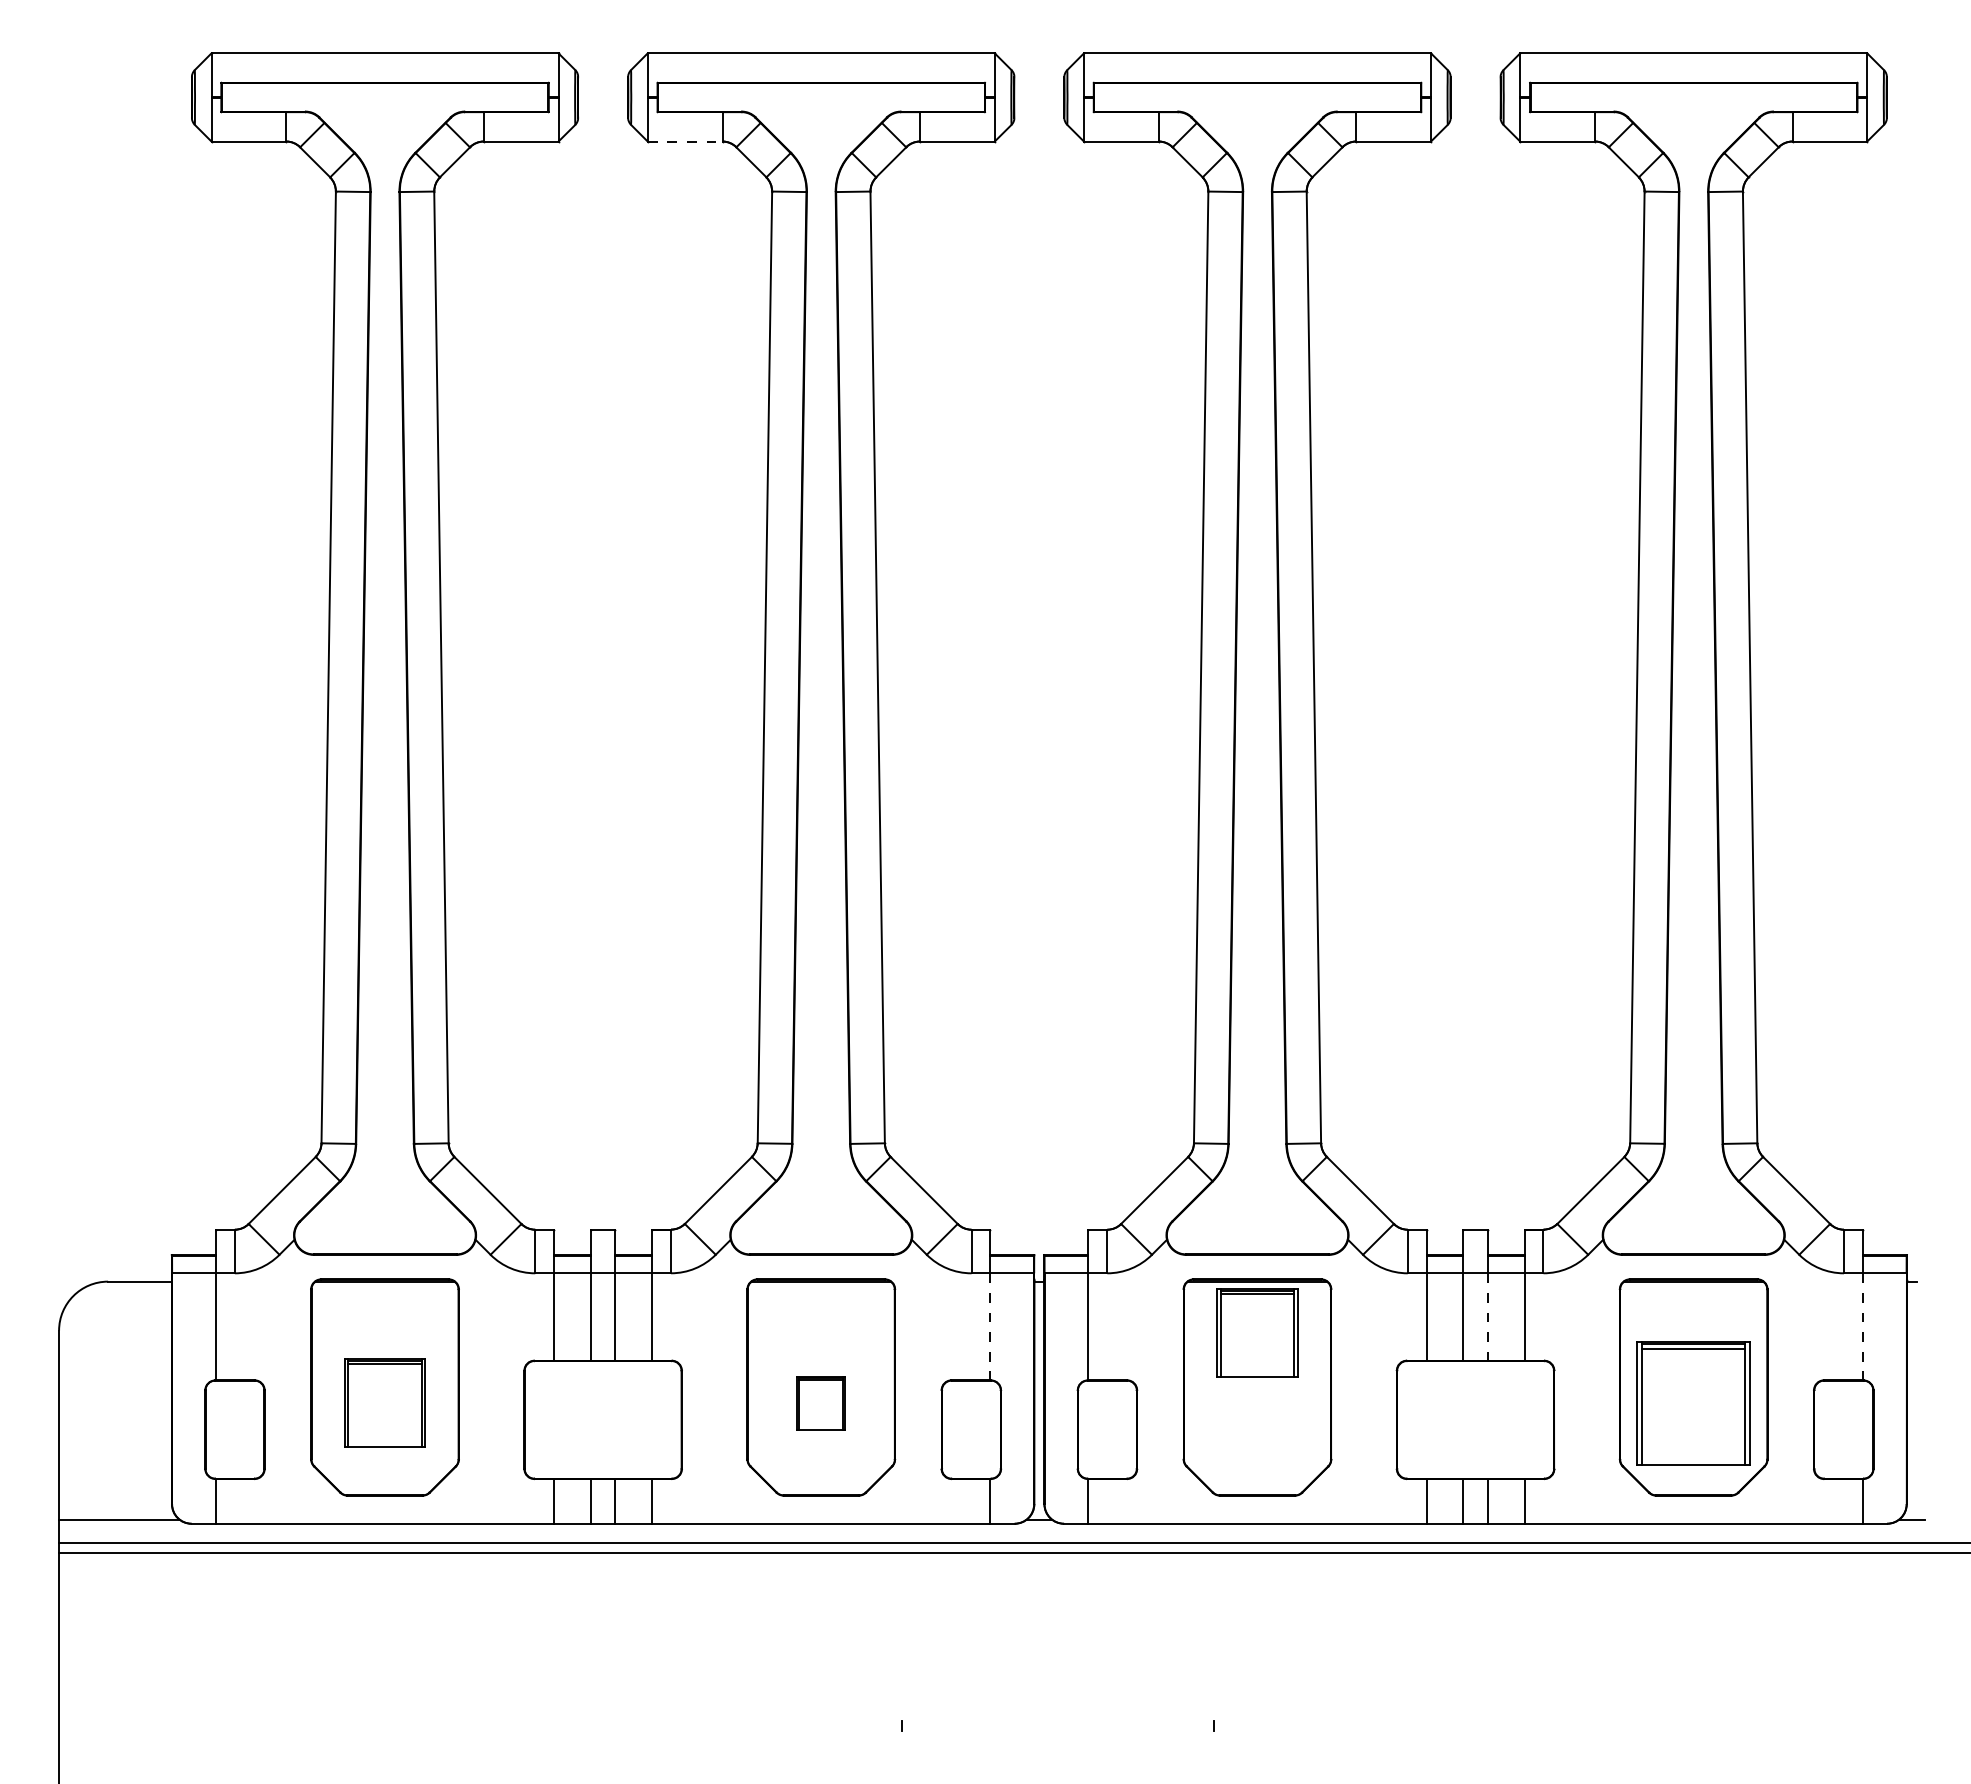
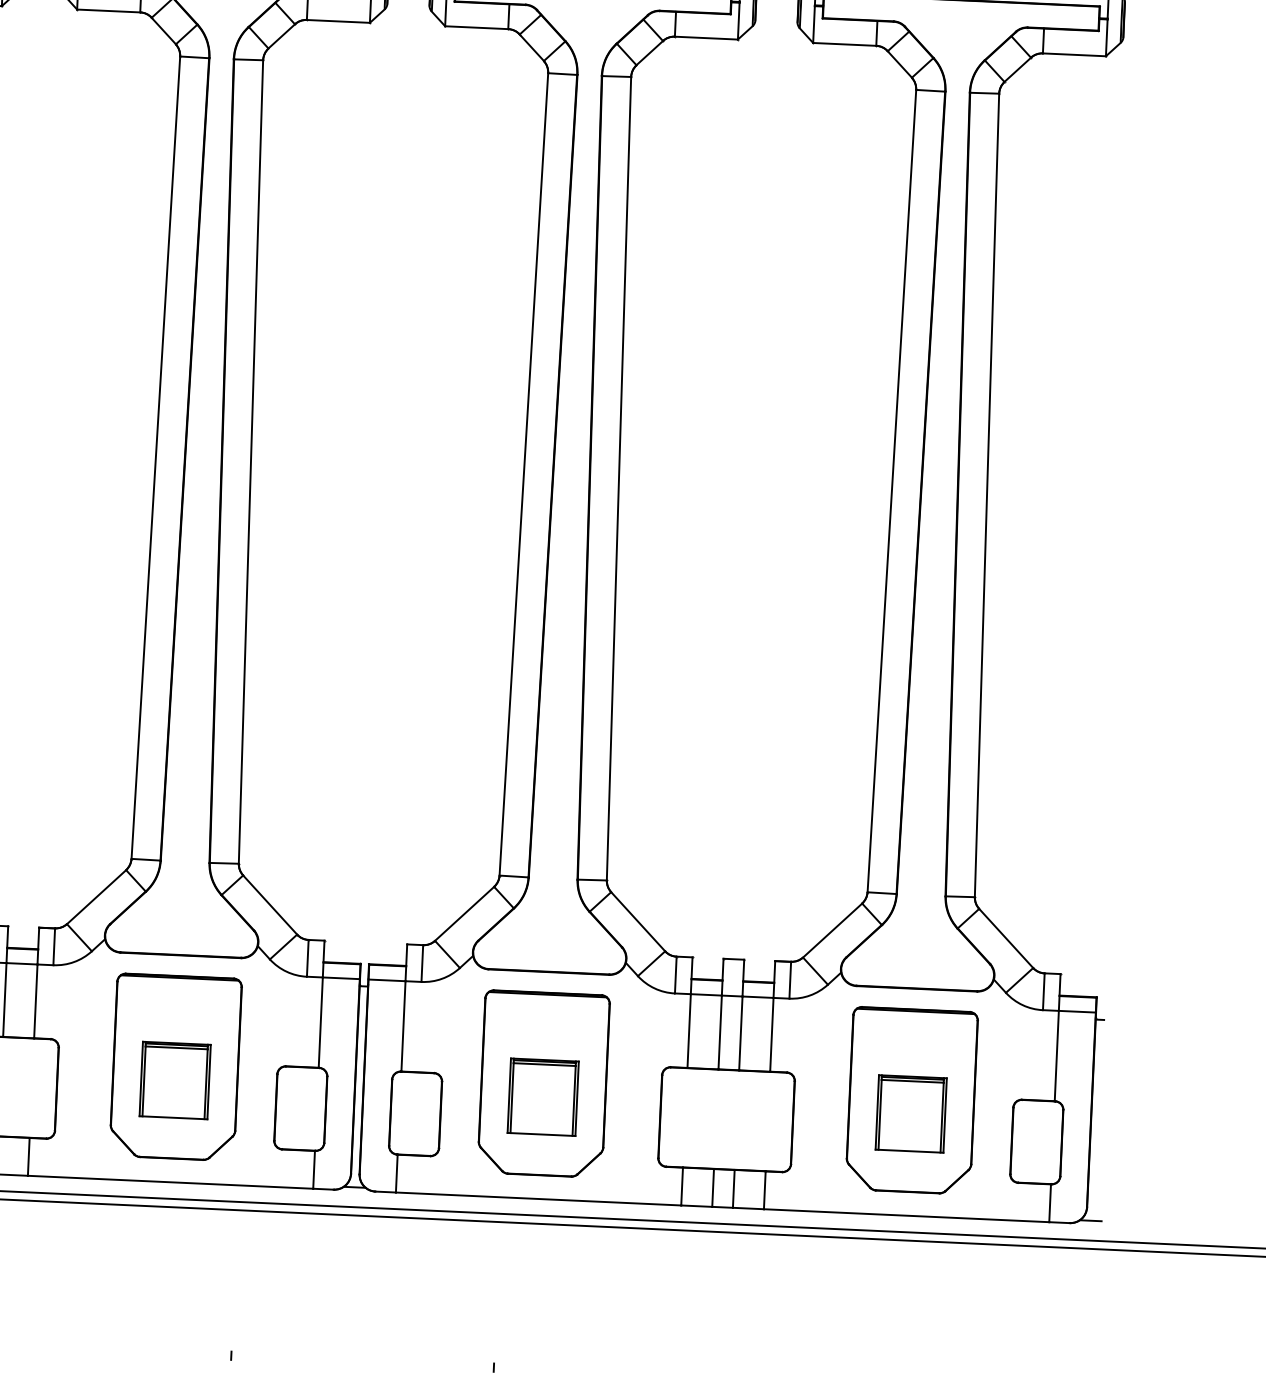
line: (685, 141) -> (109, 10), dashed -> solid
line: (1487, 1317) -> (740, 1033), dashed -> solid
line: (990, 1326) -> (320, 1022), dashed -> solid
line: (1862, 1326) -> (1056, 1055), dashed -> solid
part: (1257, 1332) -> (543, 1096), moved
part: (820, 1402) -> (174, 1079), size x1.67
part: (1693, 1402) -> (911, 1113), size x0.71

